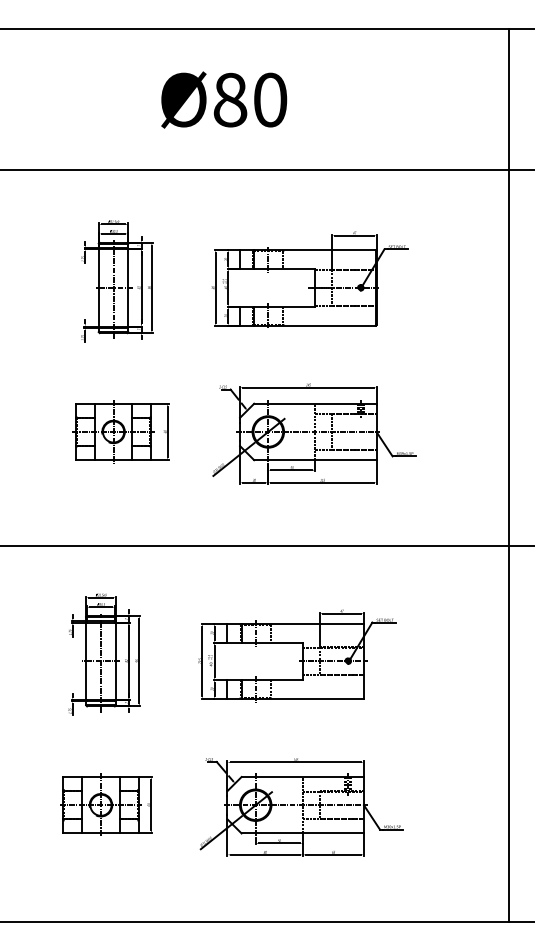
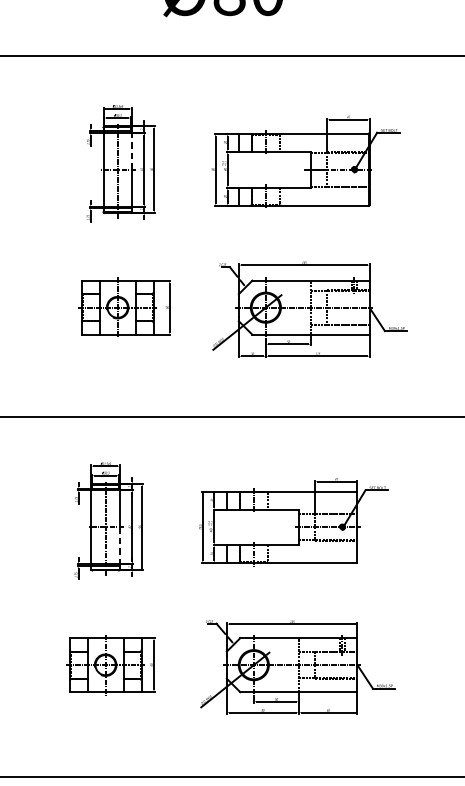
line: (128, 268) -> (131, 151), solid -> dashed
line: (115, 680) -> (119, 545), solid -> dashed

